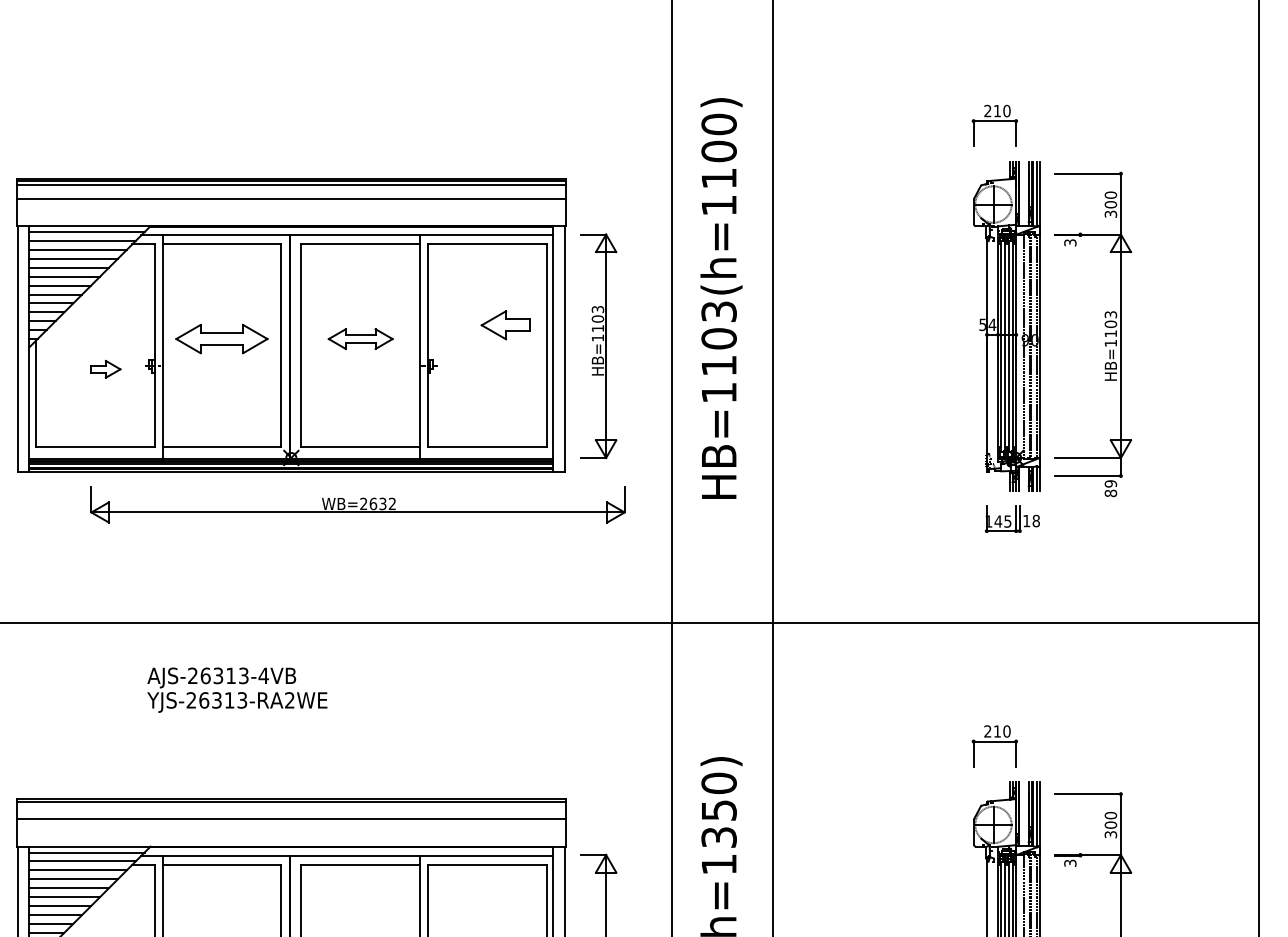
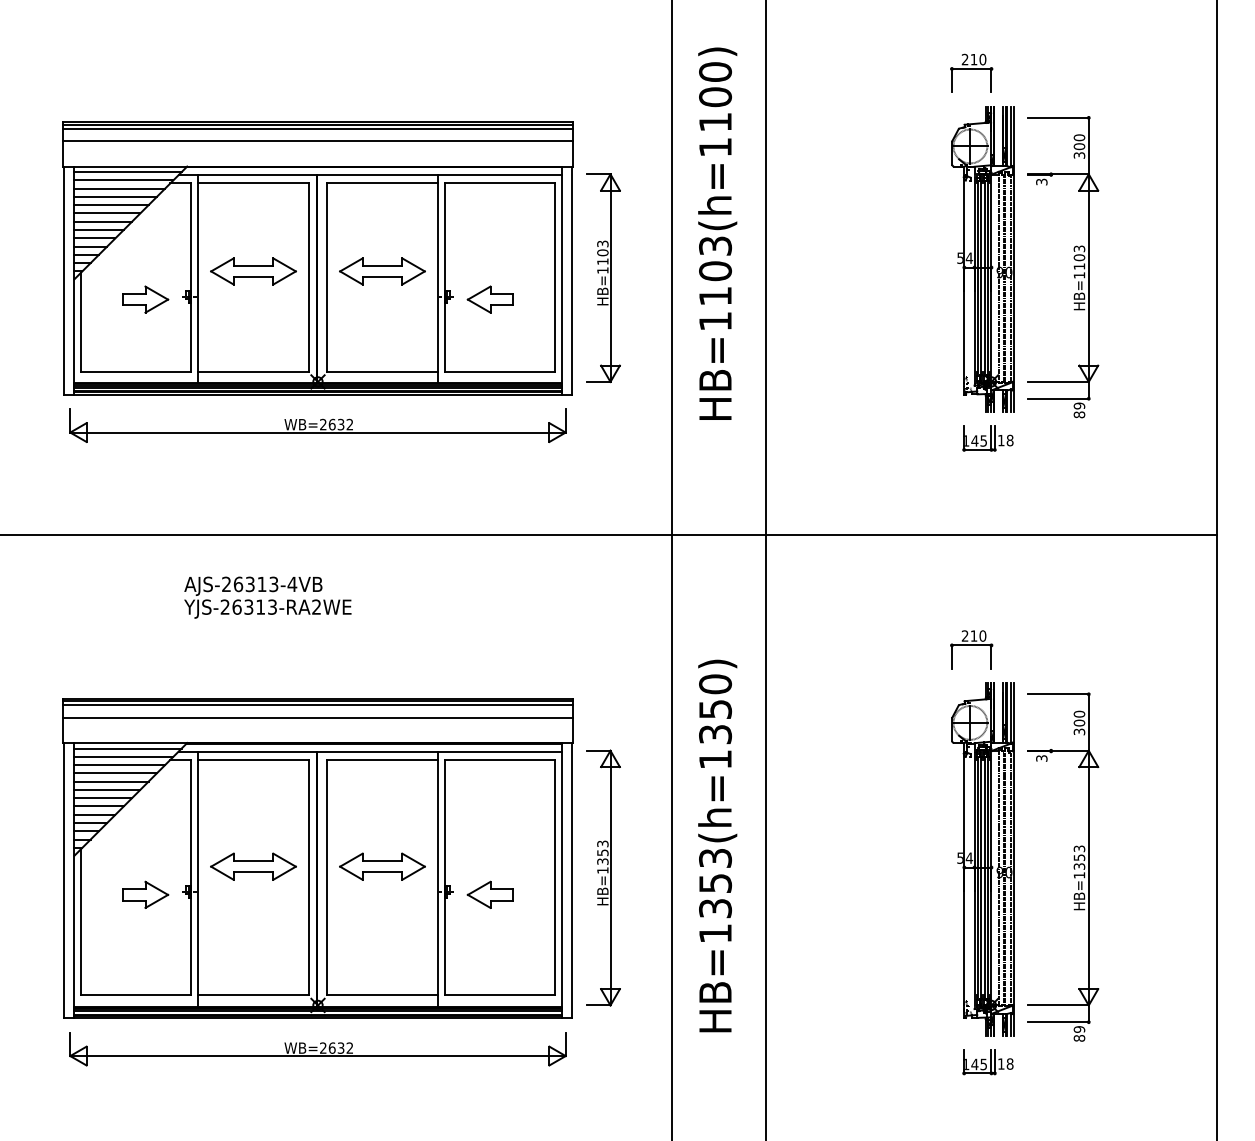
part: (504, 325) -> (489, 299), moved
part: (360, 339) -> (382, 271), size x1.43
part: (105, 369) -> (145, 299), size x1.67
part: (357, 504) -> (317, 425), moved
line: (290, 805) -> (317, 704), added

